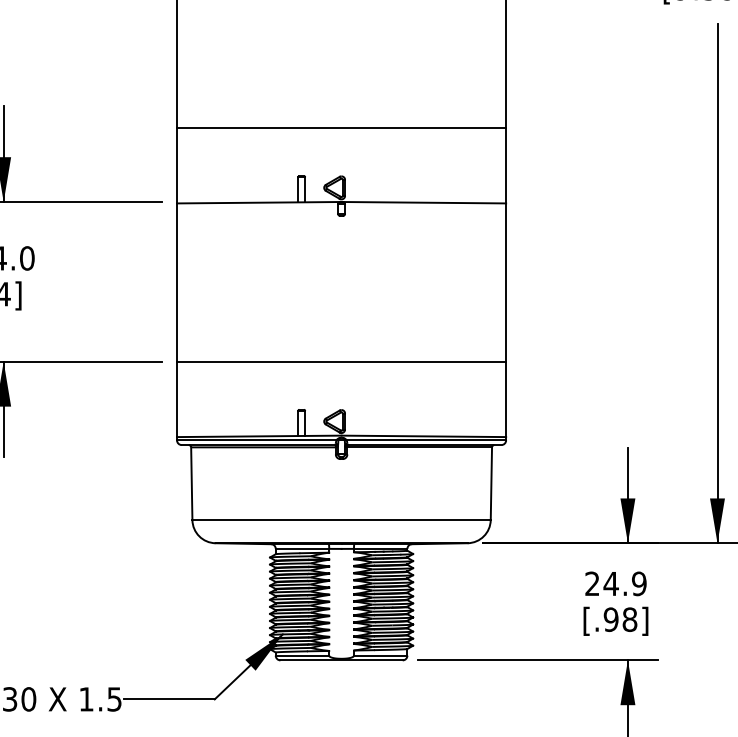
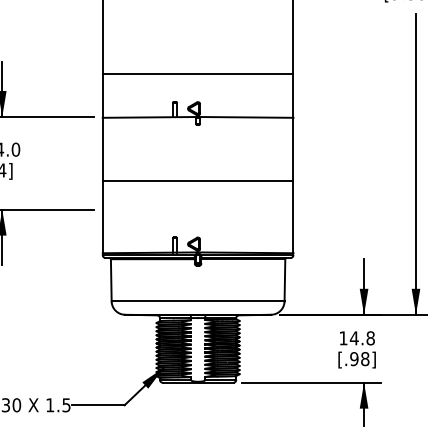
line: (340, 361) -> (197, 180), moved
text: (614, 584) -> (356, 338), 24.9 -> 14.8

